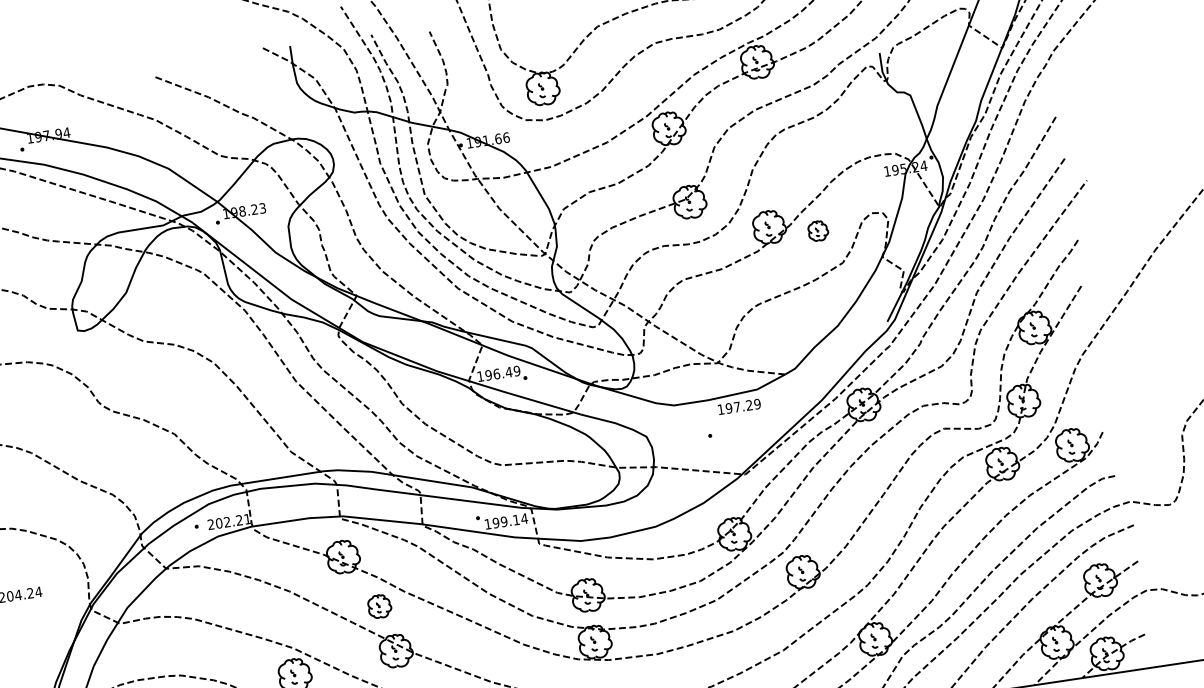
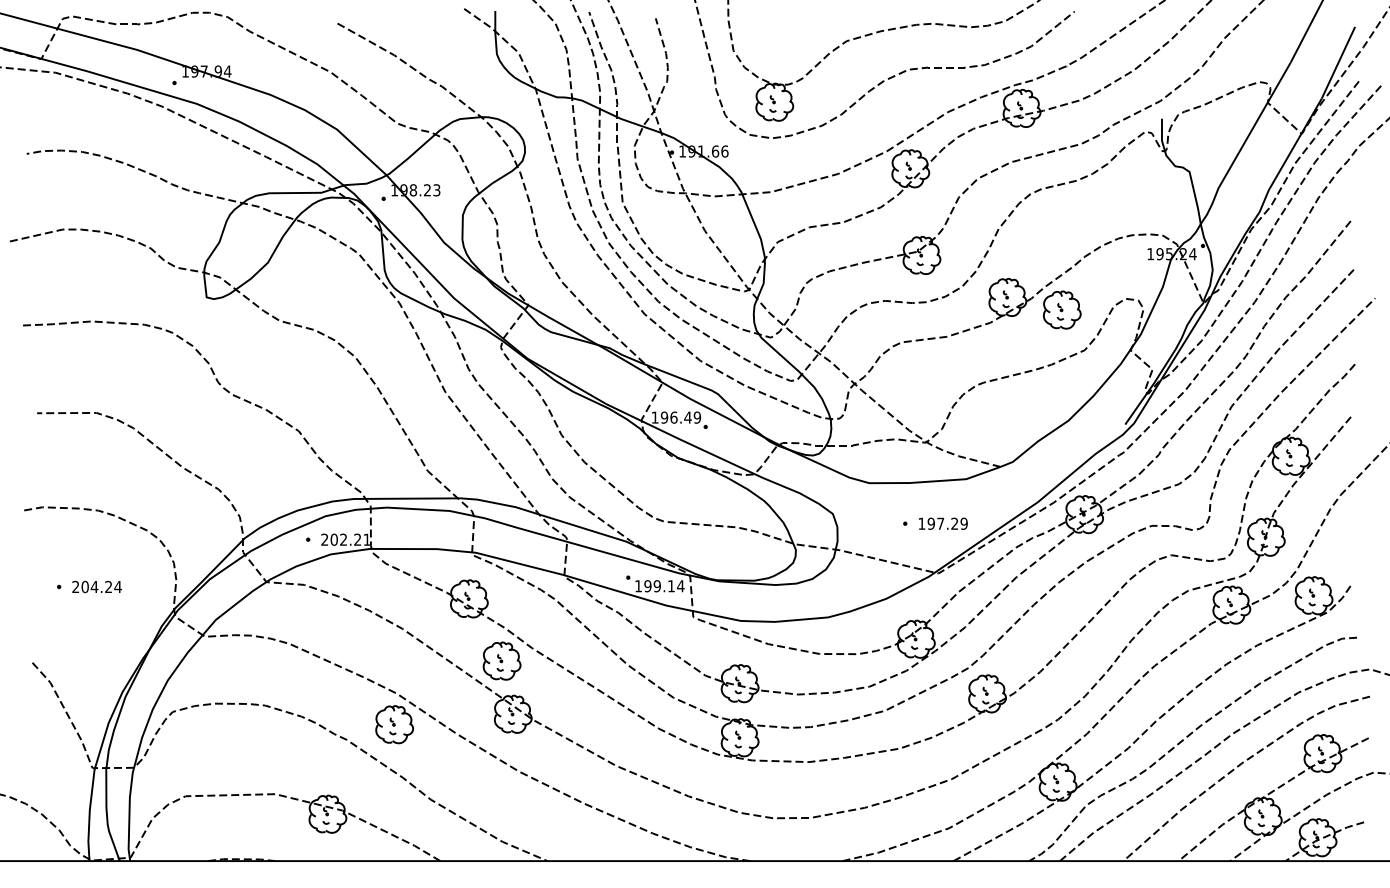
part: (818, 230) -> (1062, 309), size x1.67
text: (739, 406) -> (943, 523), moved
part: (379, 606) -> (501, 660), size x1.43

